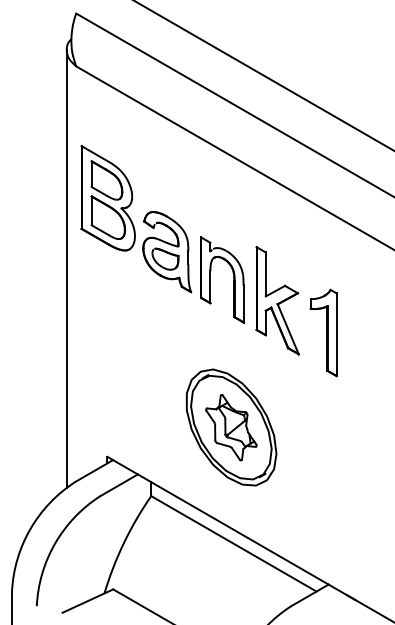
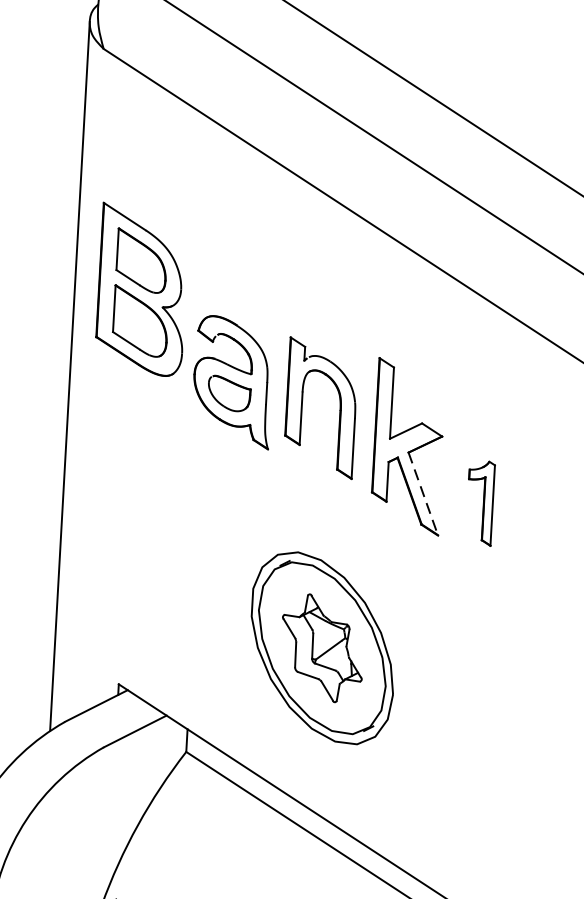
part: (136, 219) -> (186, 326), moved
line: (288, 329) -> (423, 494), solid -> dashed
part: (323, 332) -> (480, 502), size x0.6

